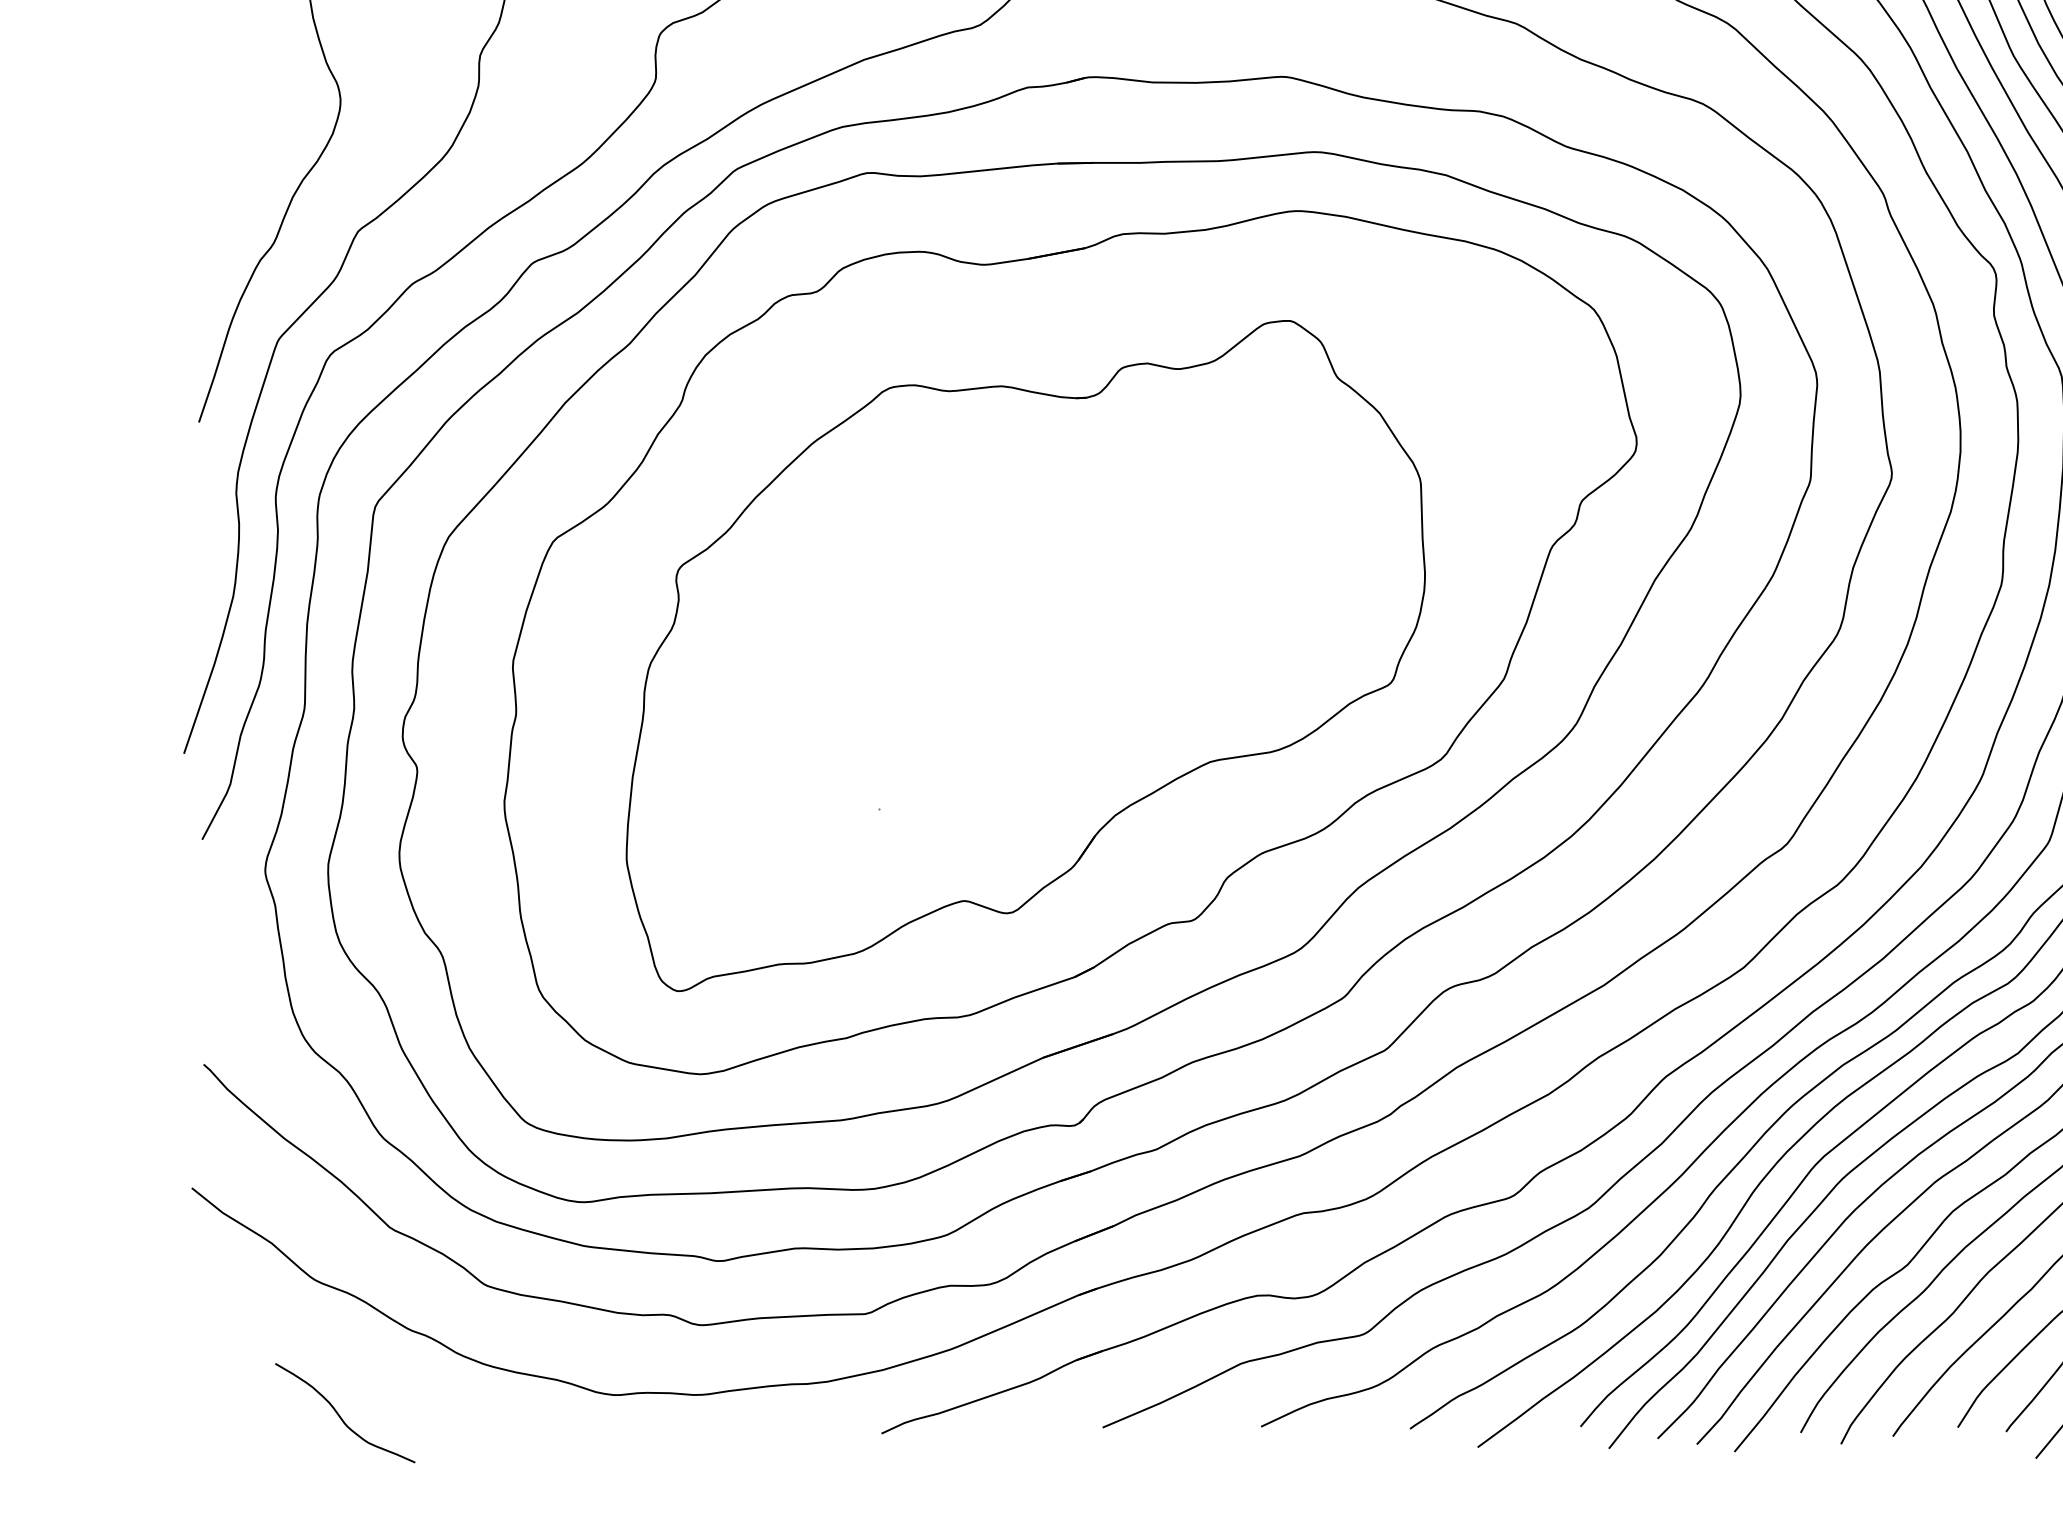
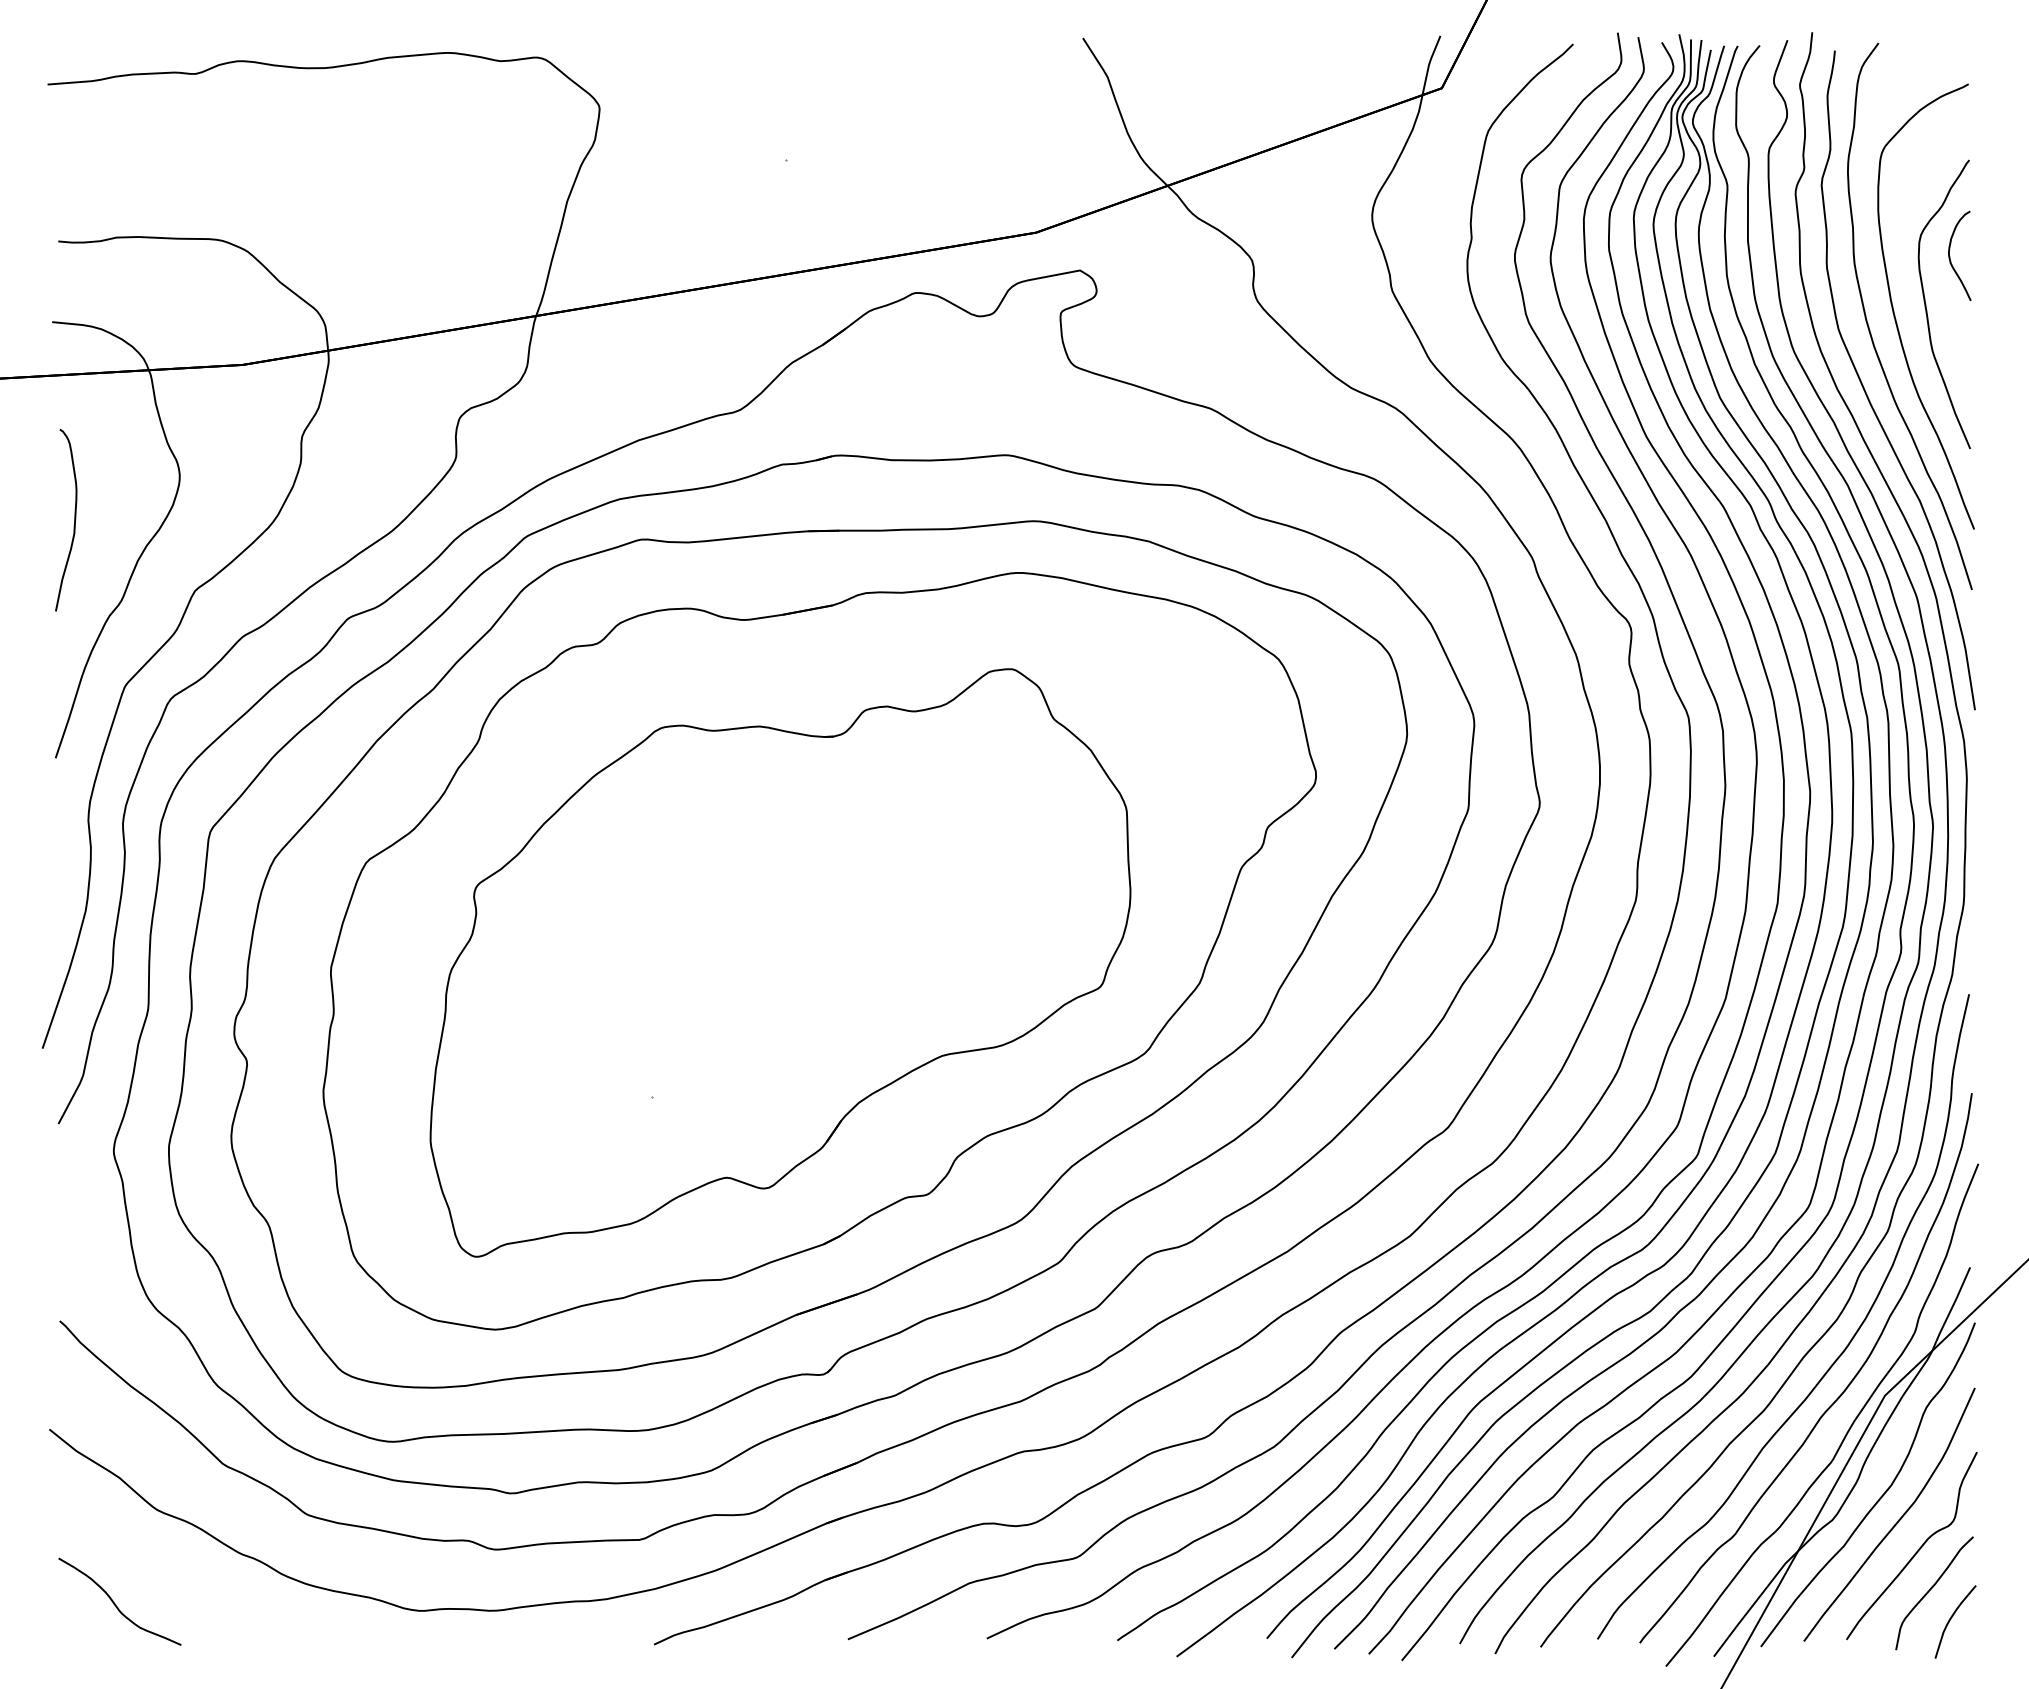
curve: (220, 150) -> (74, 519), added
curve: (341, 1416) -> (116, 1604), moved

